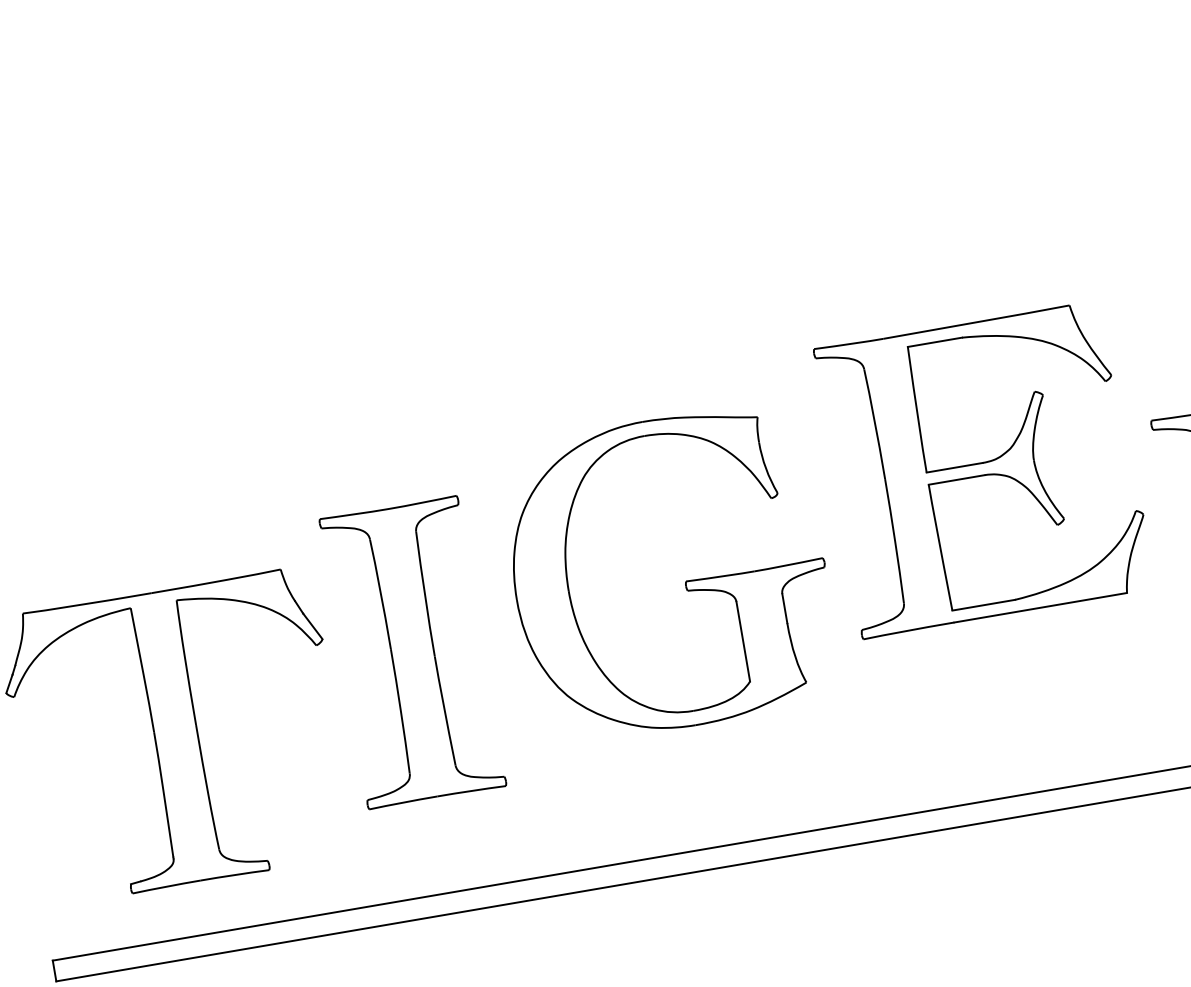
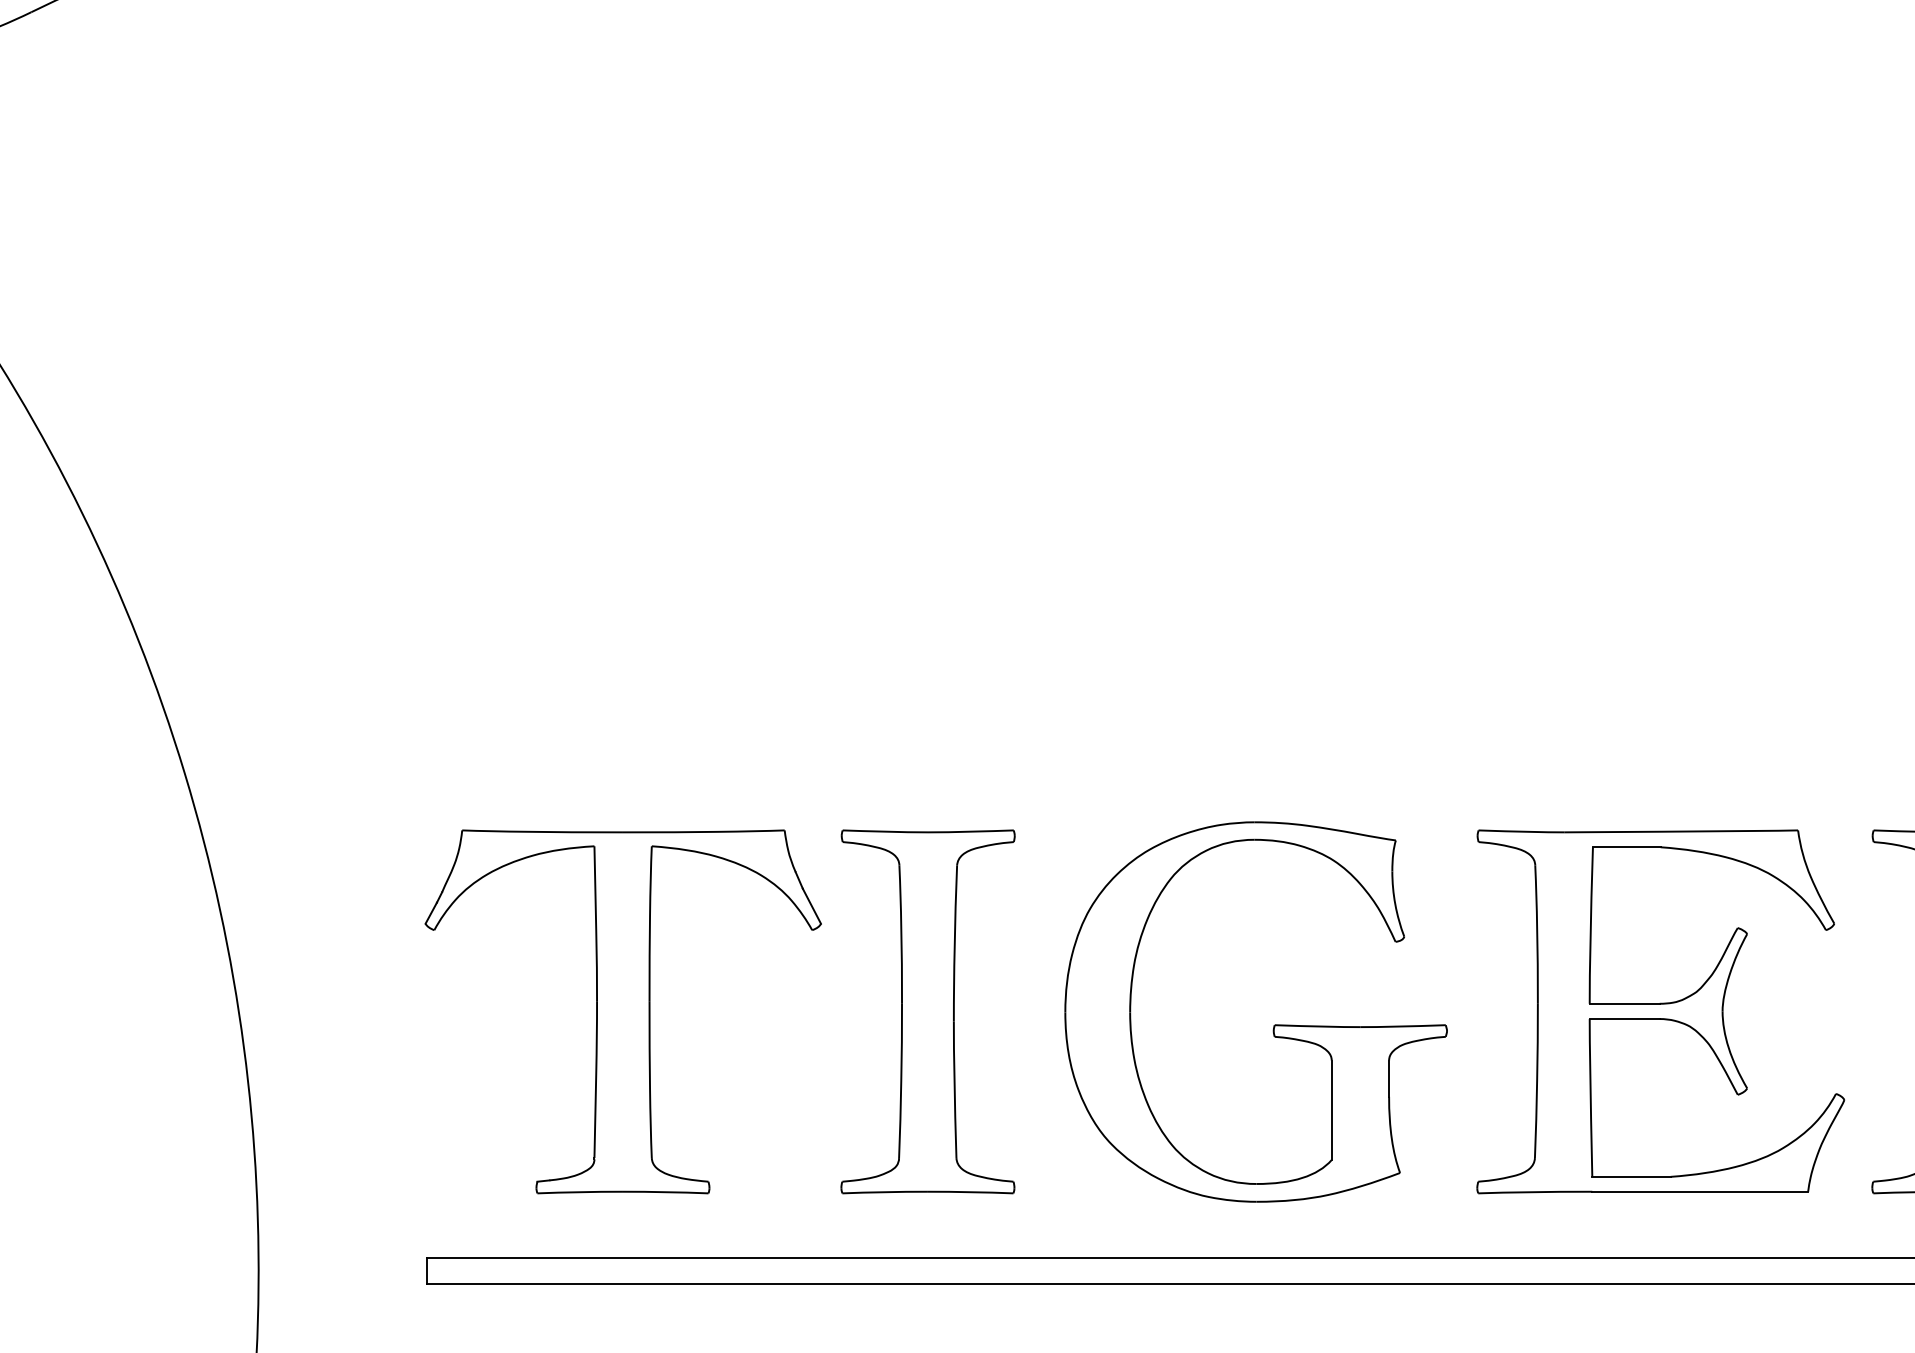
part: (984, 469) -> (1660, 1011), moved
part: (685, 581) -> (1273, 1025), moved
part: (412, 652) -> (927, 1011), moved

